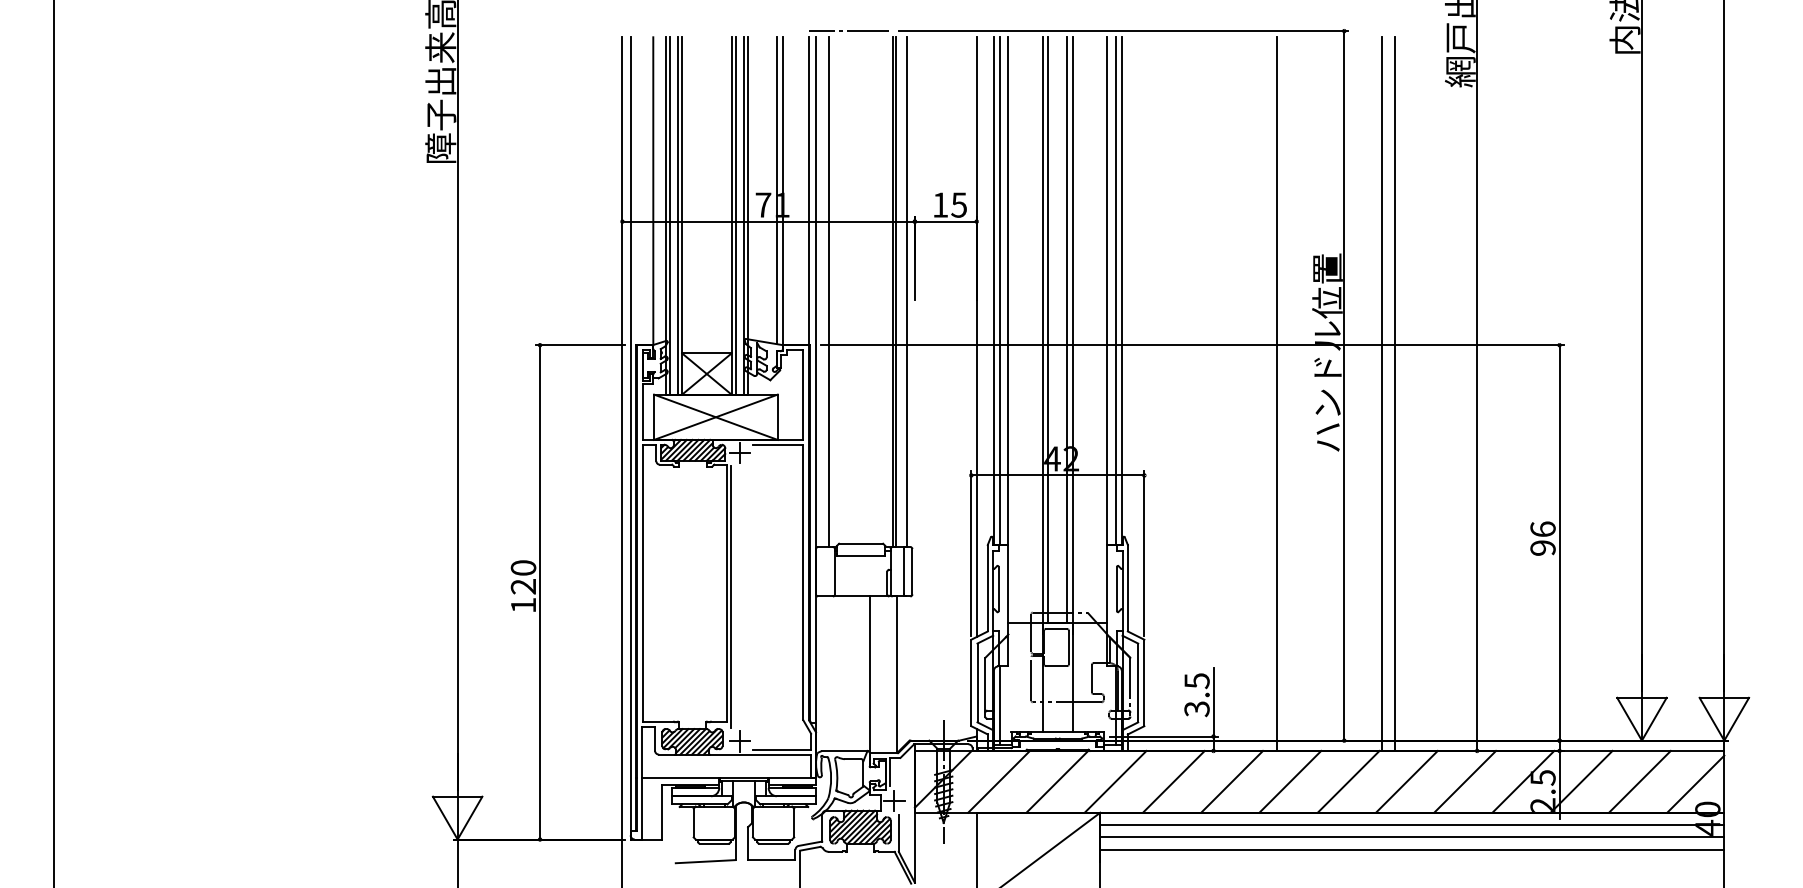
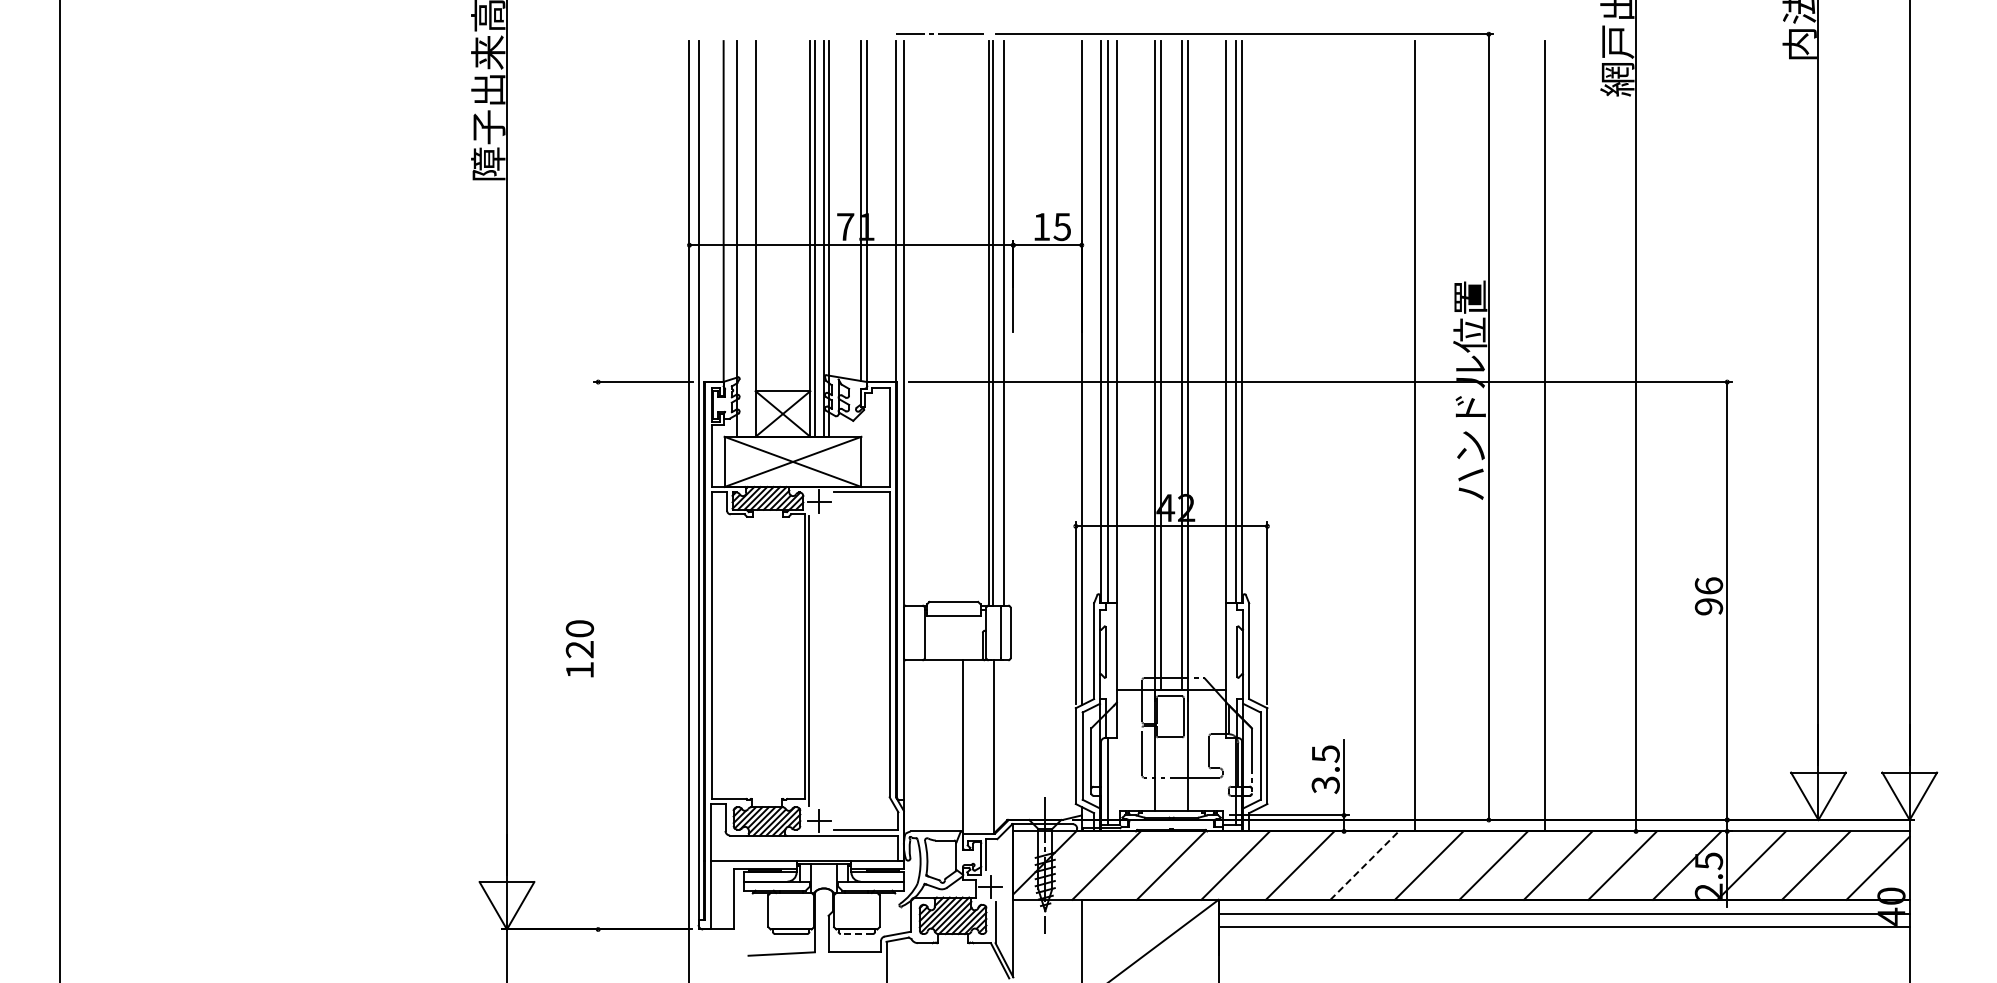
line: (669, 215) -> (741, 238), removed
line: (678, 215) -> (751, 238), removed
line: (829, 292) -> (918, 323), removed
line: (1382, 394) -> (1531, 436), removed
line: (540, 592) -> (598, 655), removed
line: (1231, 781) -> (1364, 865), solid -> dashed
line: (773, 844) -> (856, 934), solid -> dashed
line: (1411, 849) -> (1563, 940), removed

